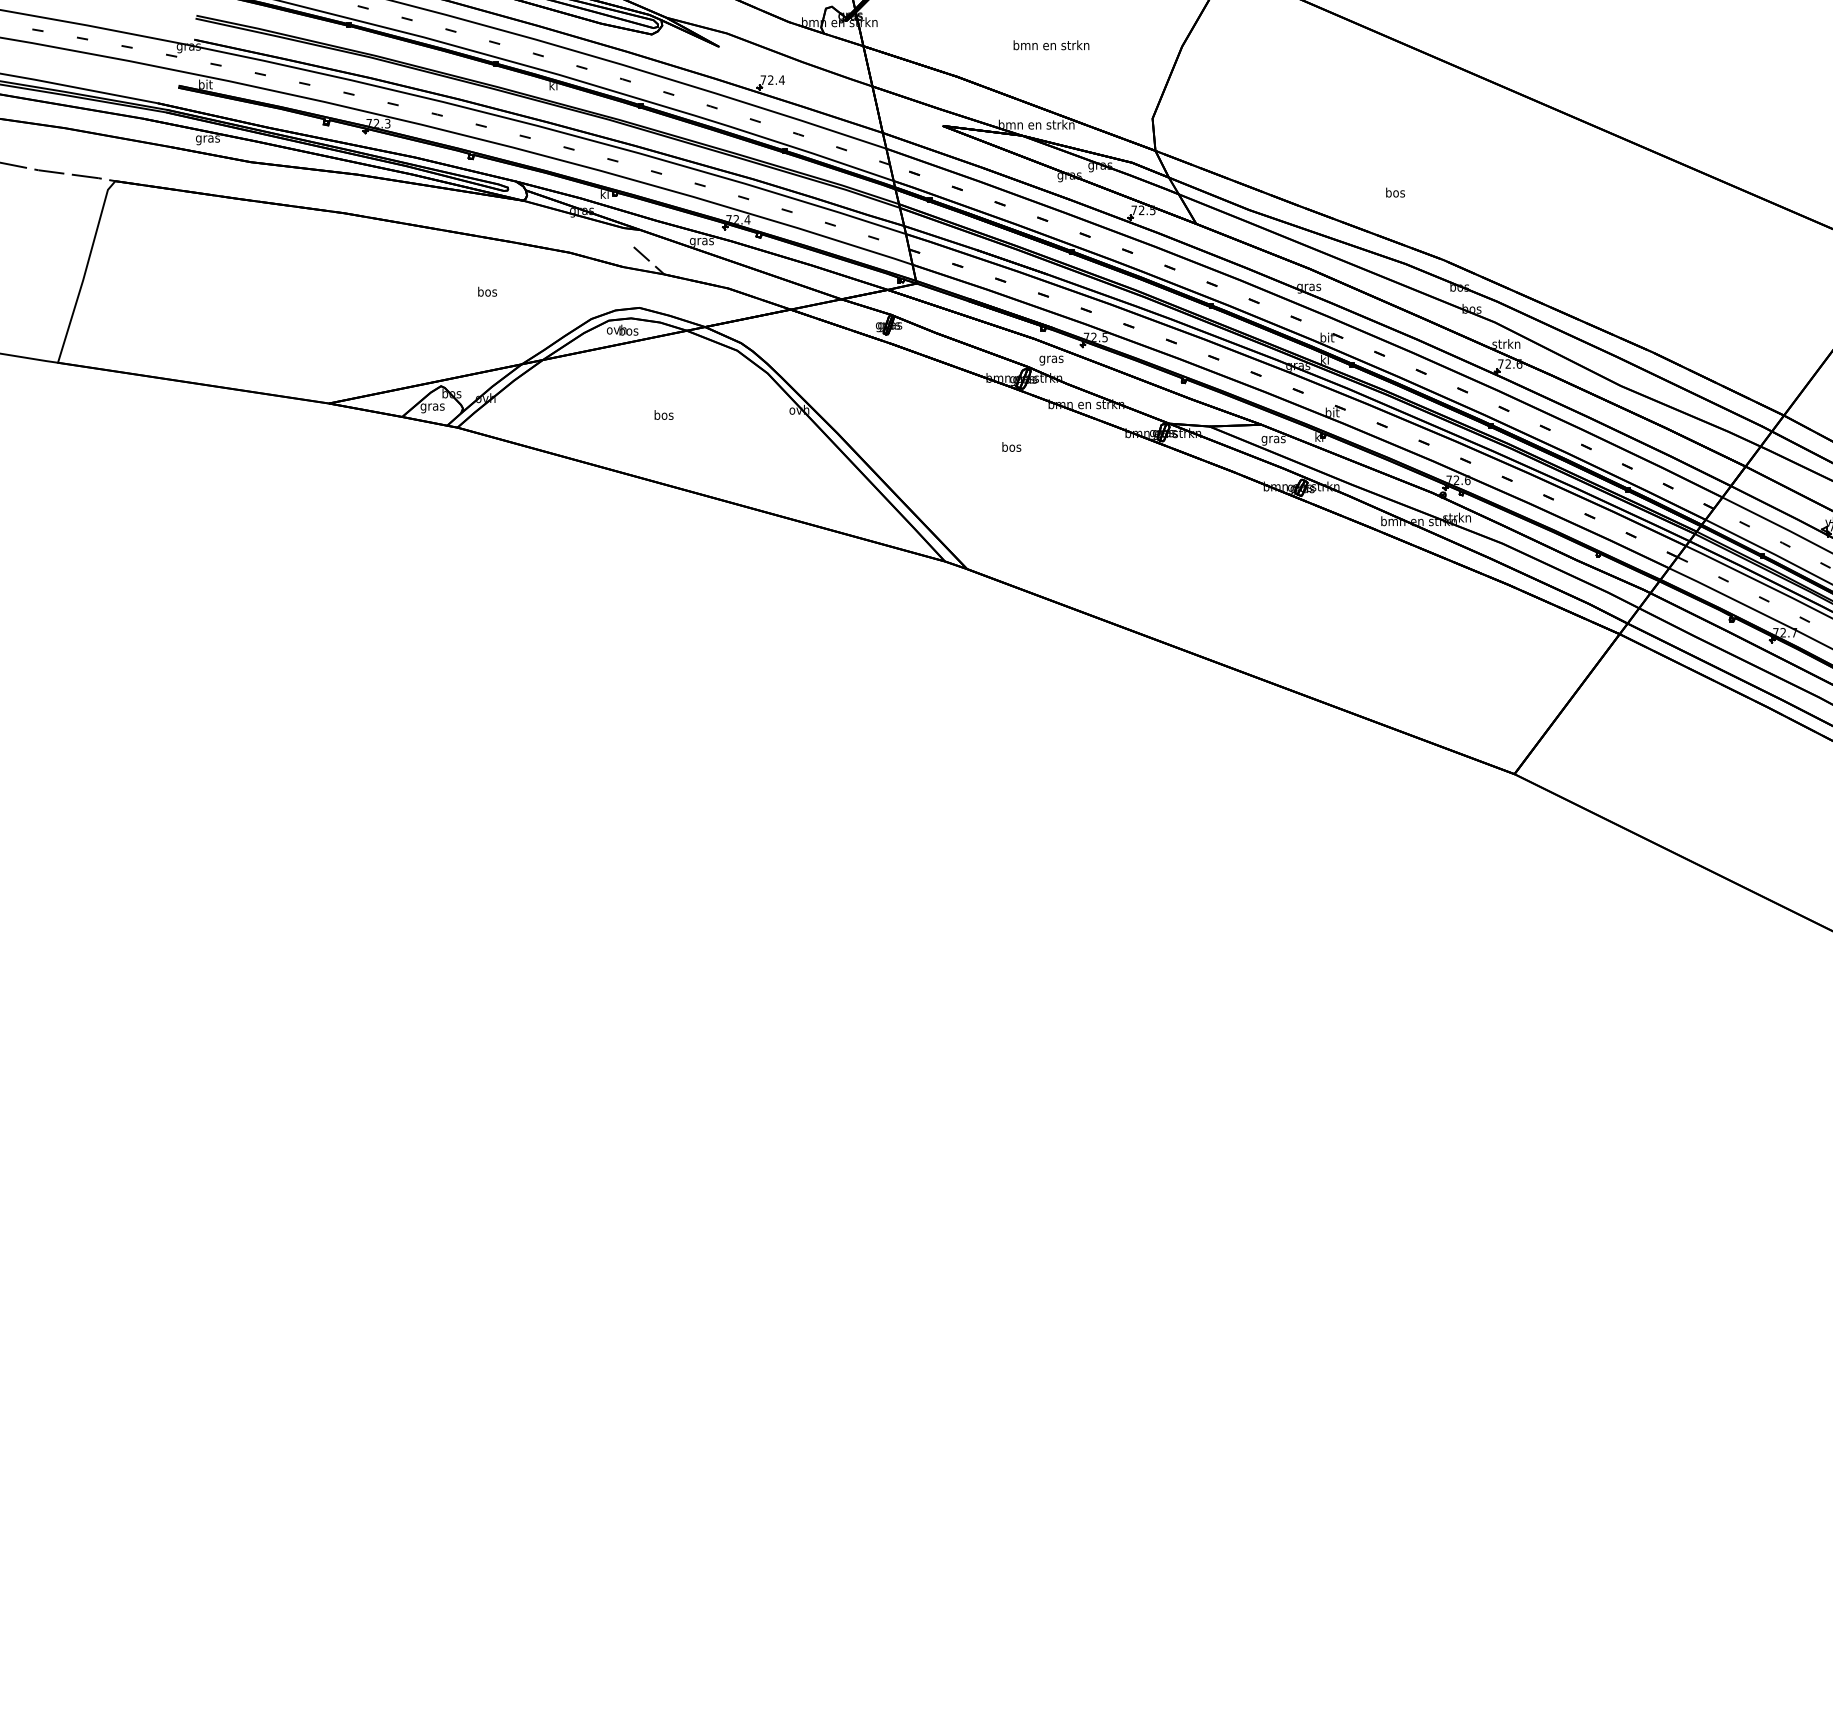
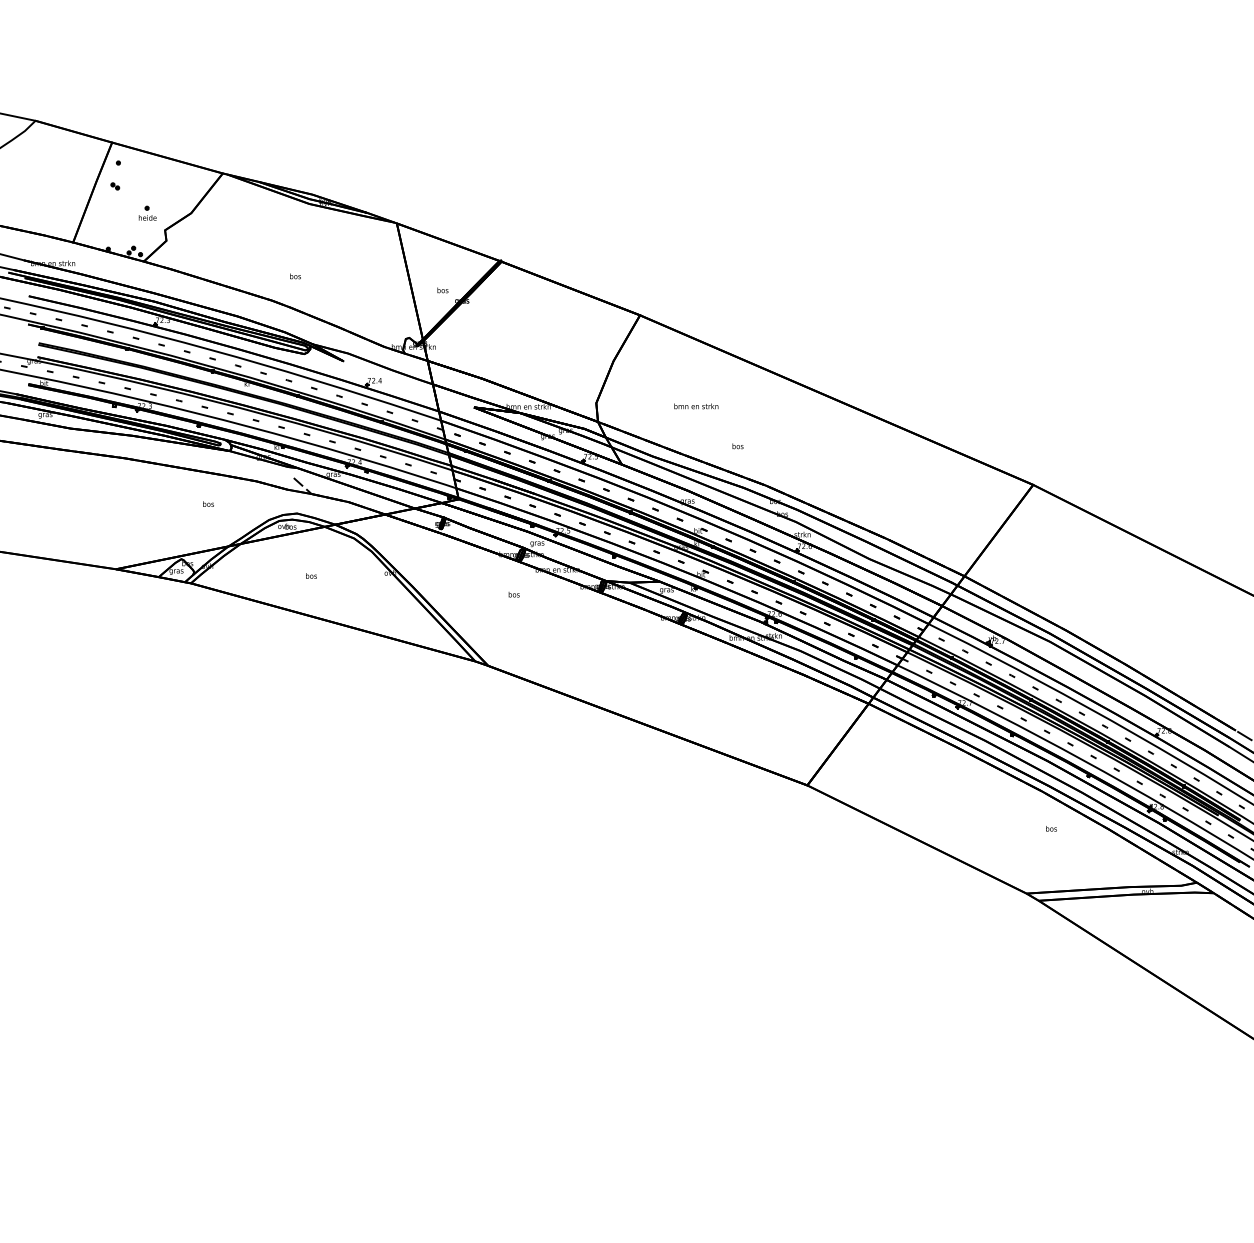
text: (1051, 45) -> (696, 406), moved

